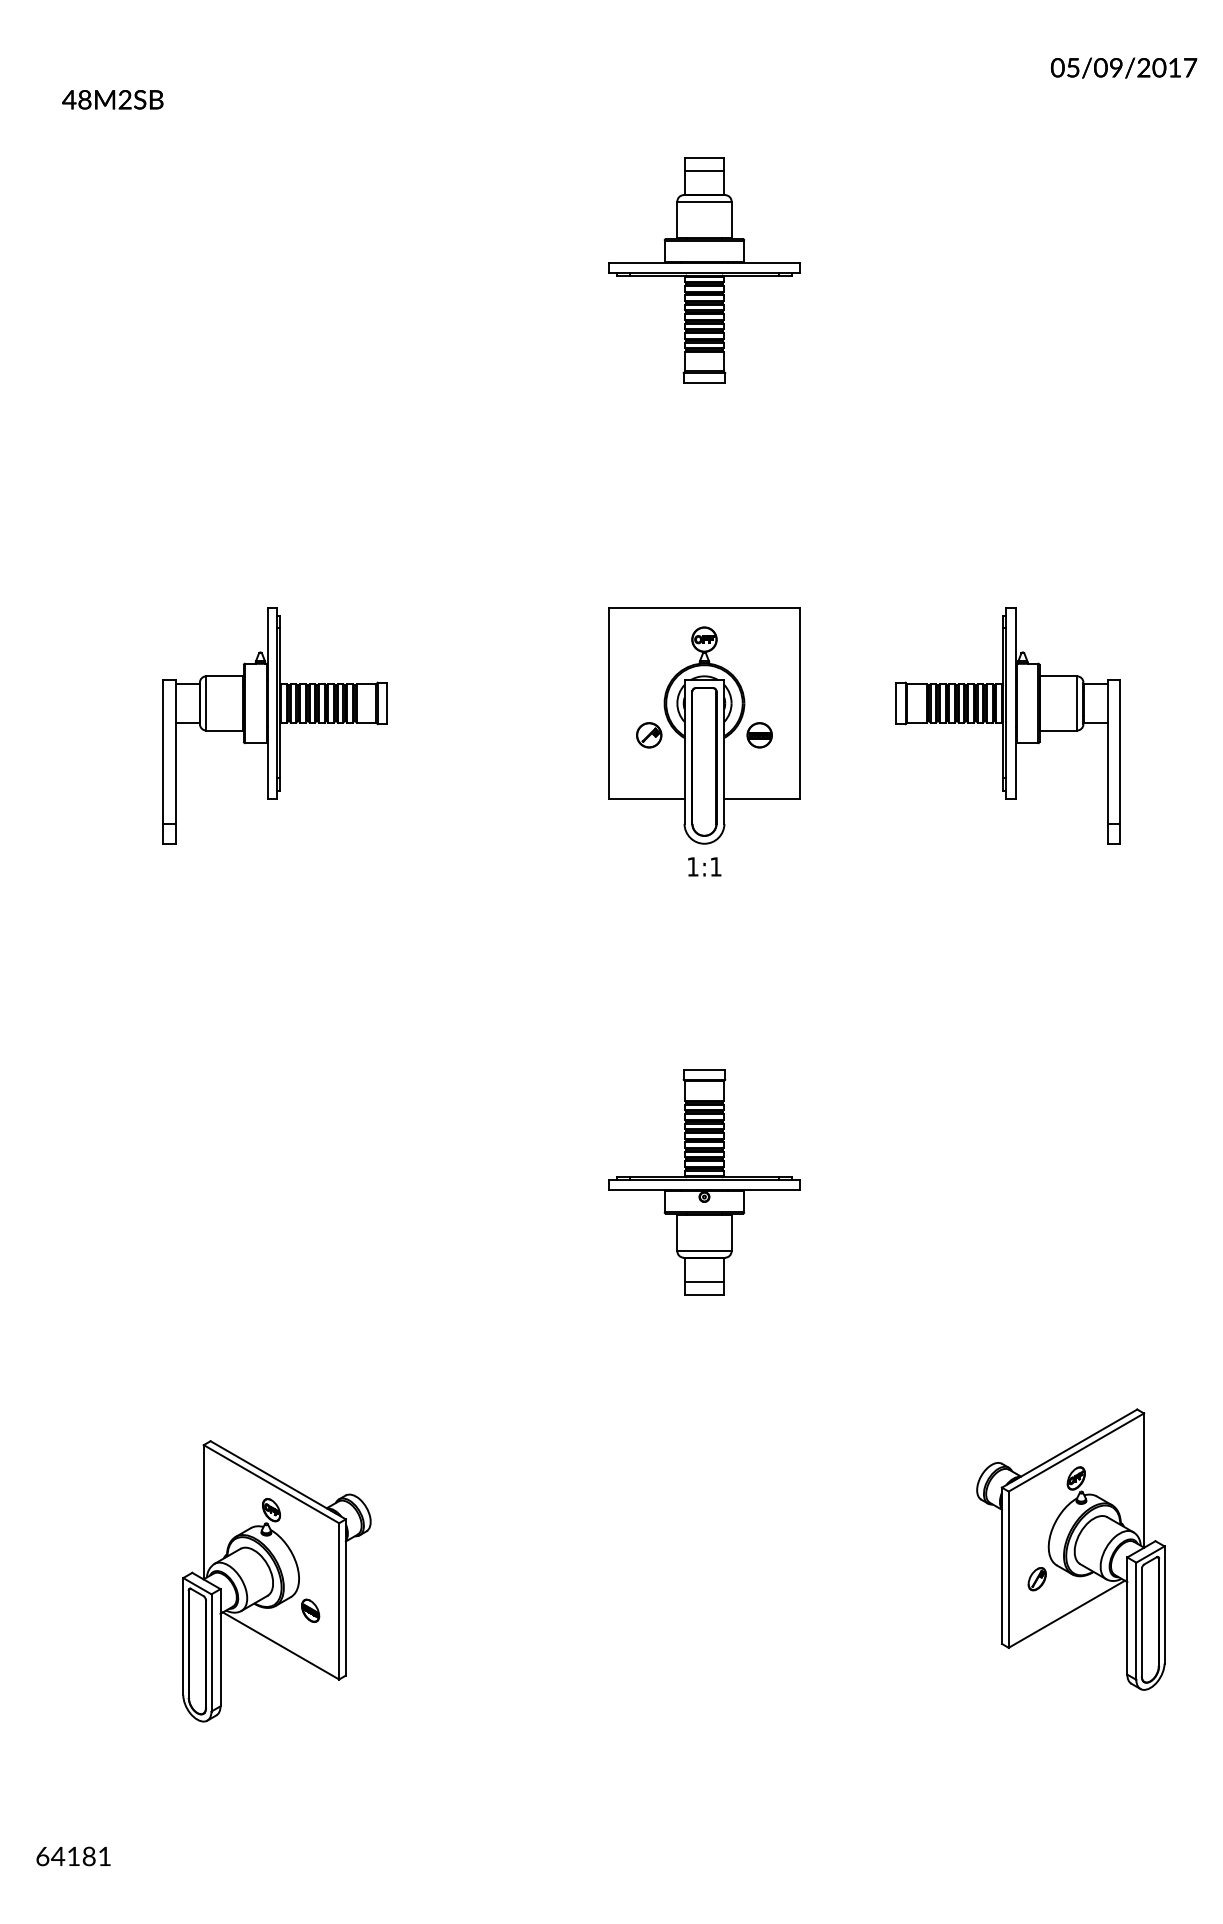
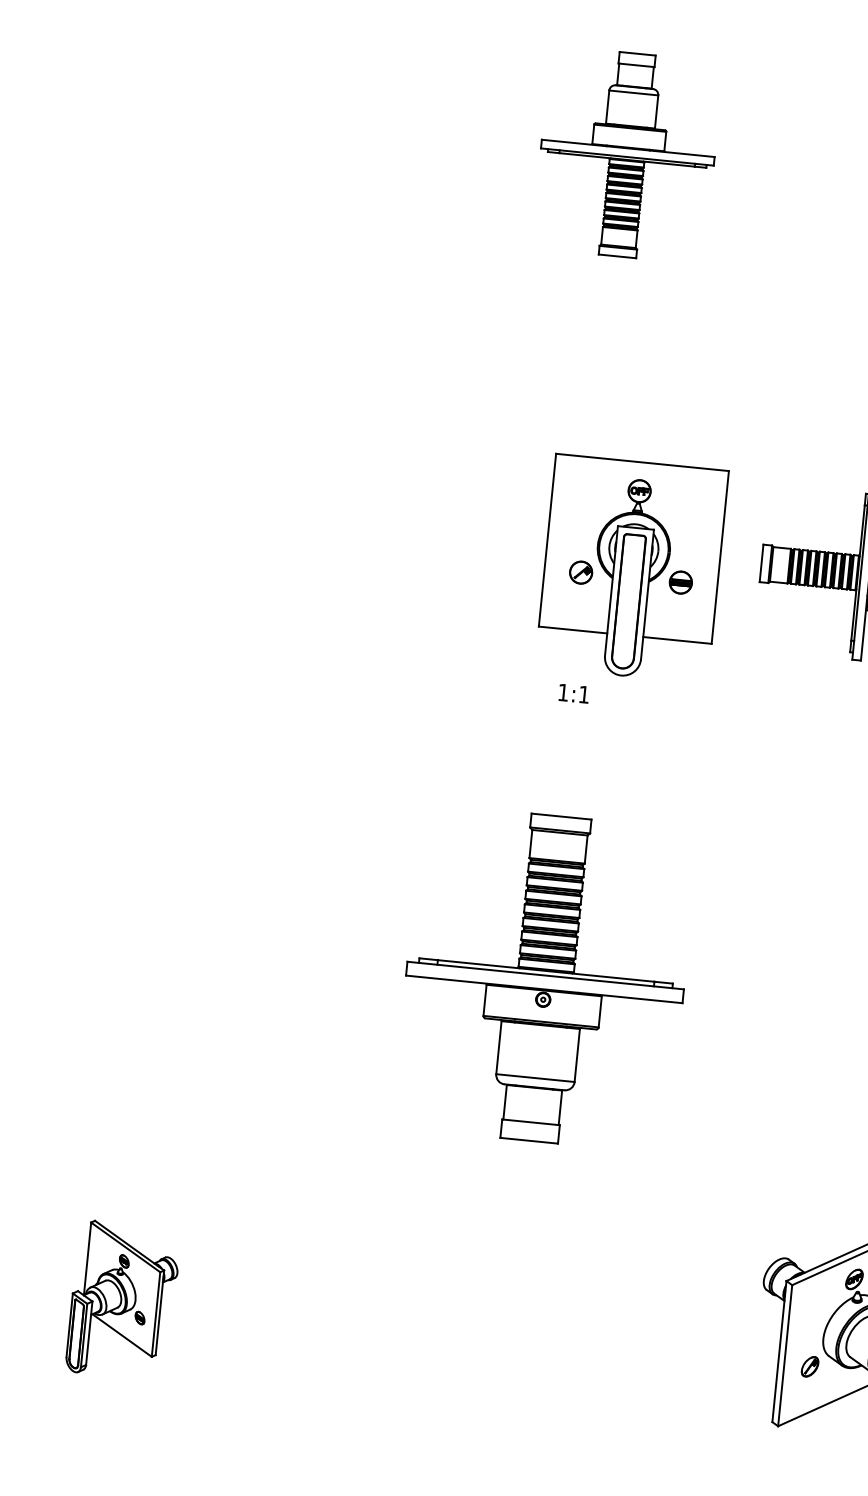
part: (274, 725) -> (198, 527), removed
part: (704, 725) -> (631, 568), moved
part: (704, 1182) -> (545, 978), size x1.6
part: (276, 1581) -> (123, 1300), size x0.6

